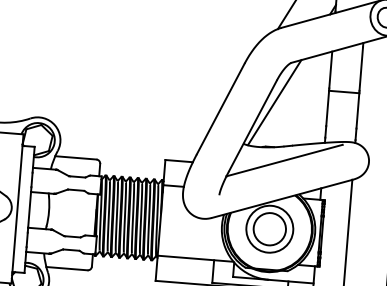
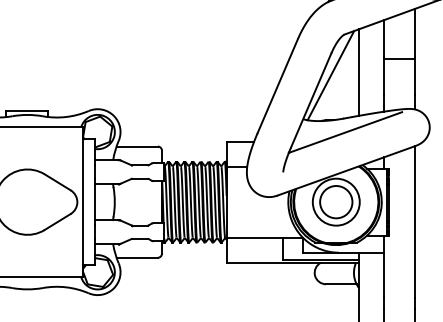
line: (303, 101) -> (359, 72), added

